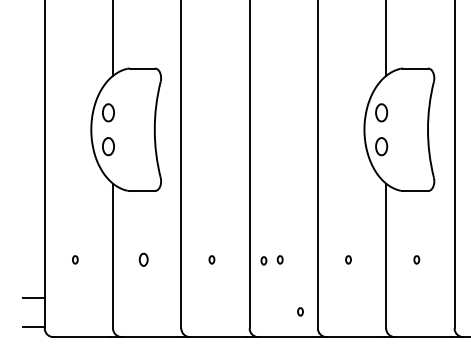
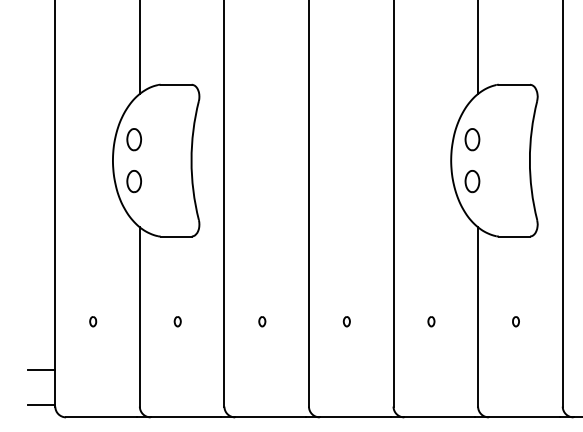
part: (143, 259) -> (177, 321), size x0.62
part: (263, 260) -> (326, 322), removed
part: (300, 311) -> (371, 385), removed

